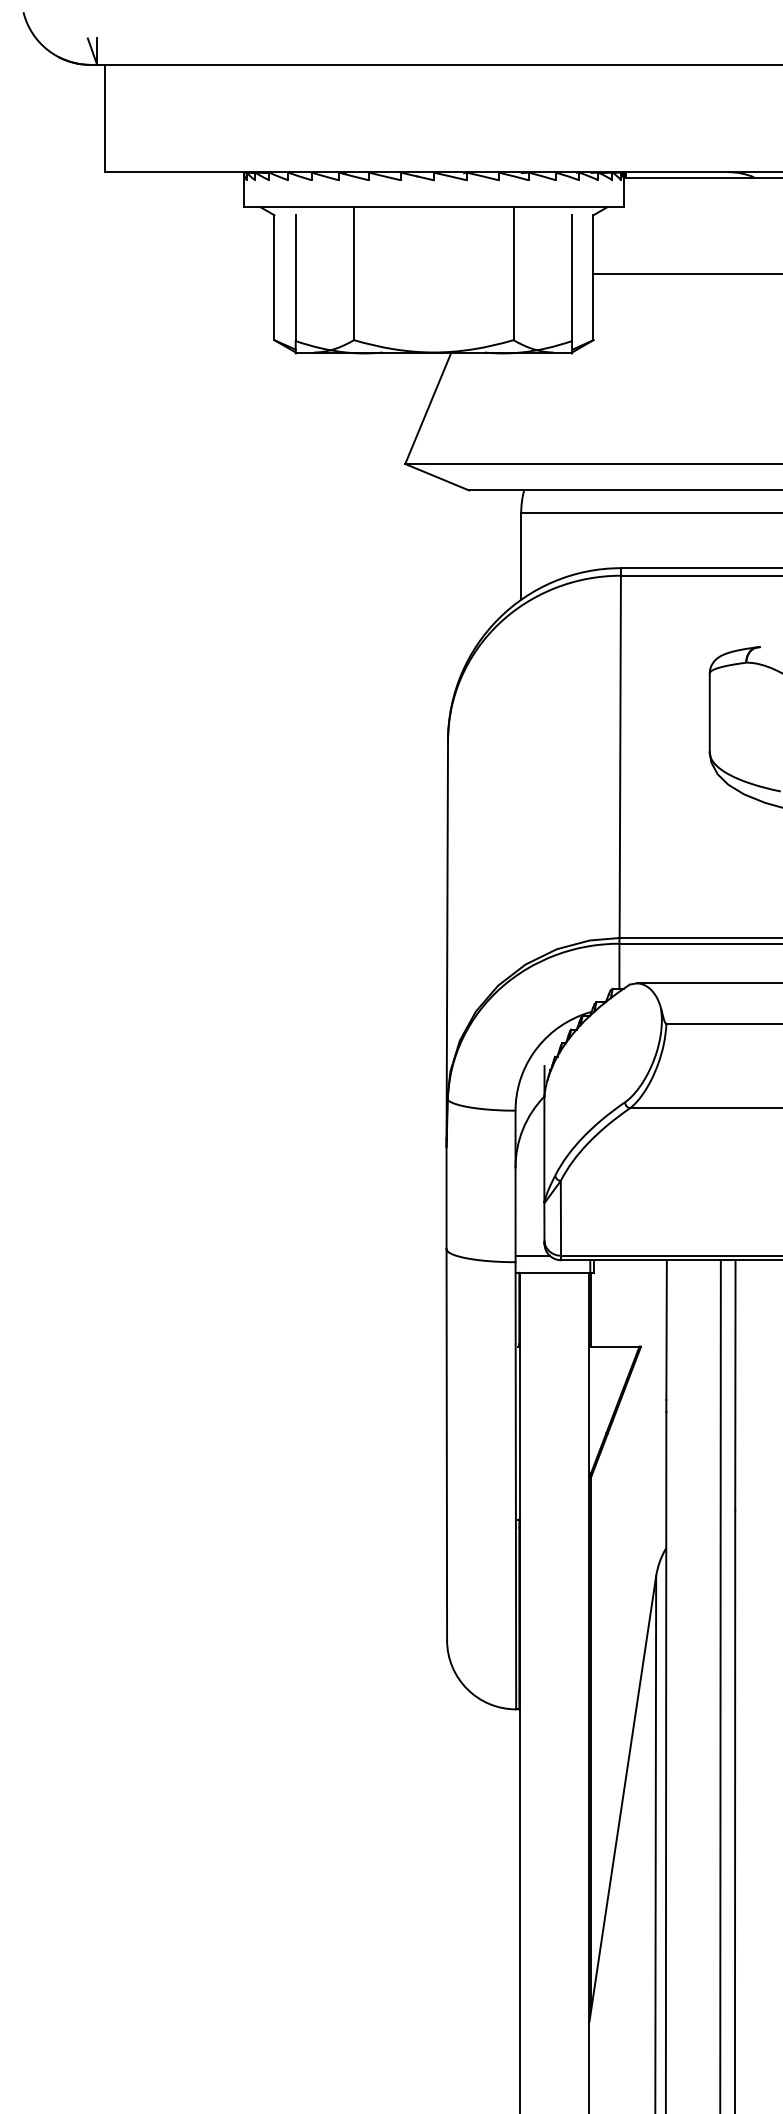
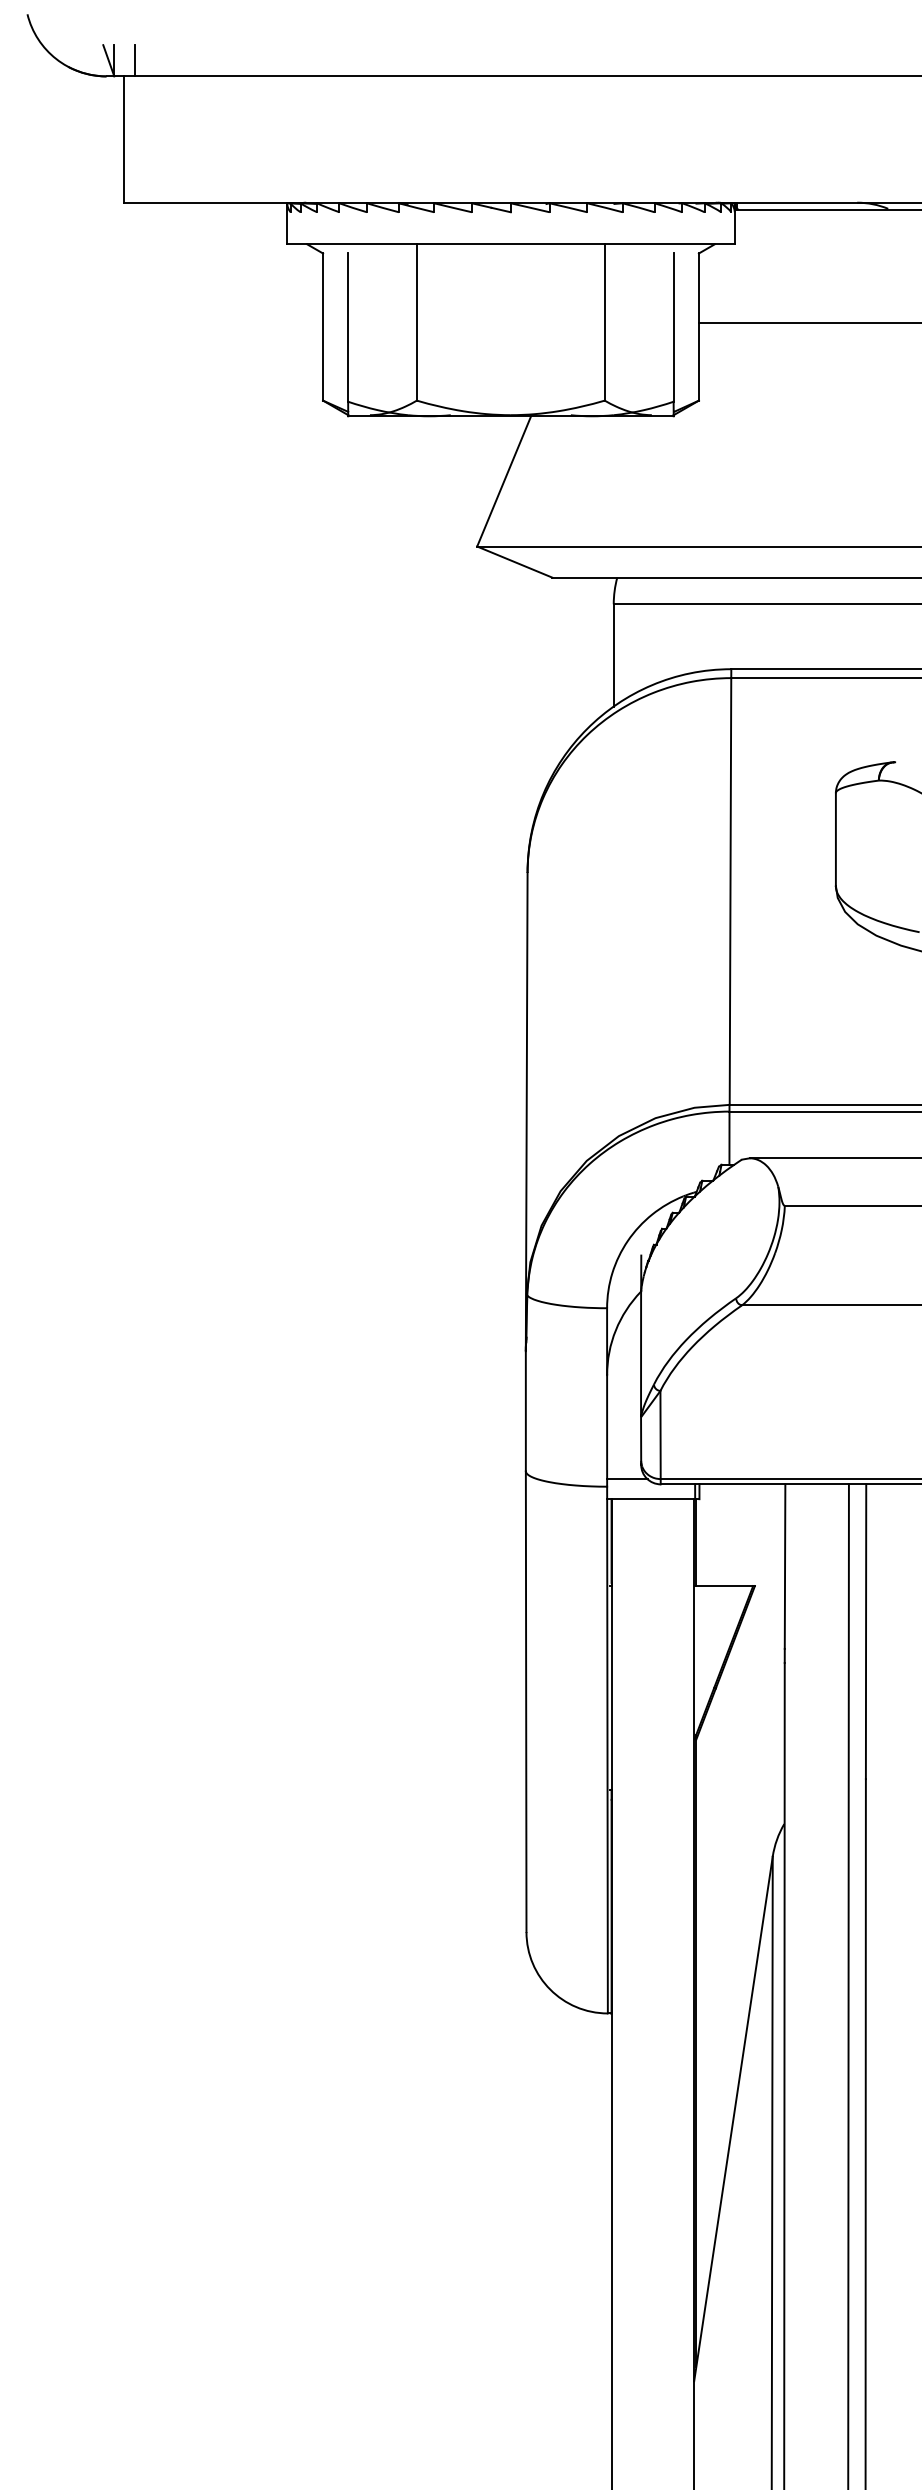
line: (114, 51) -> (134, 60), added

